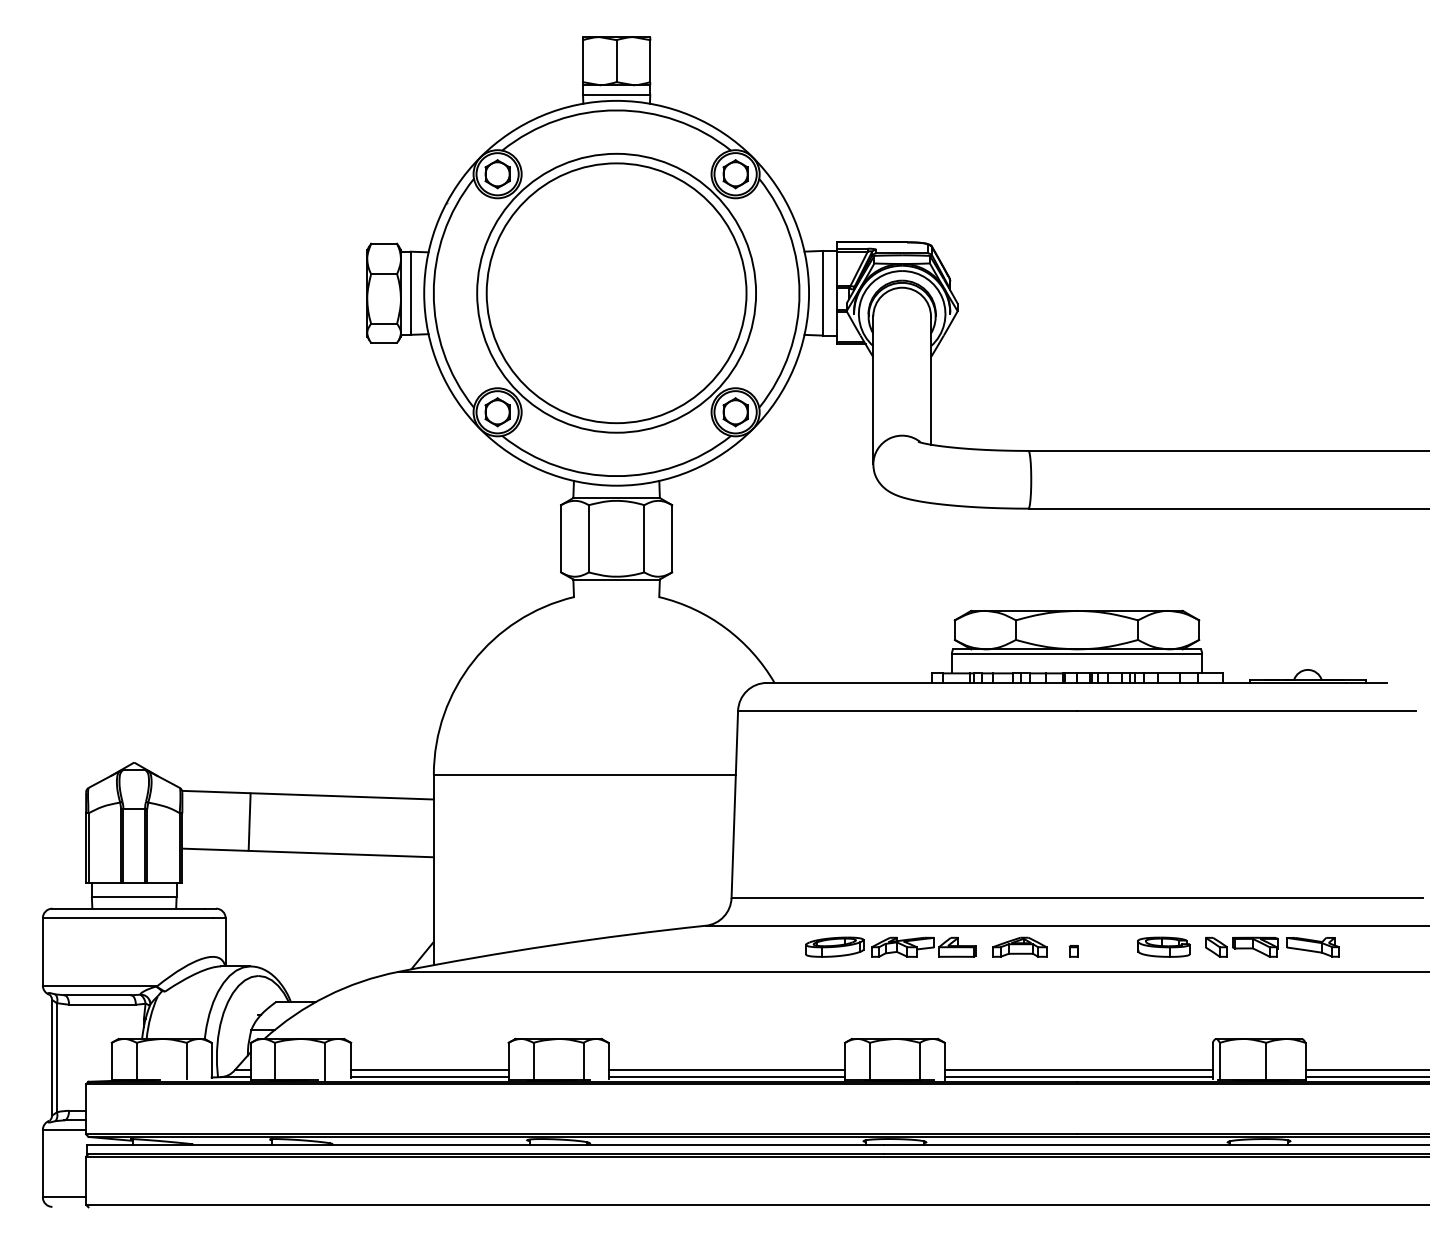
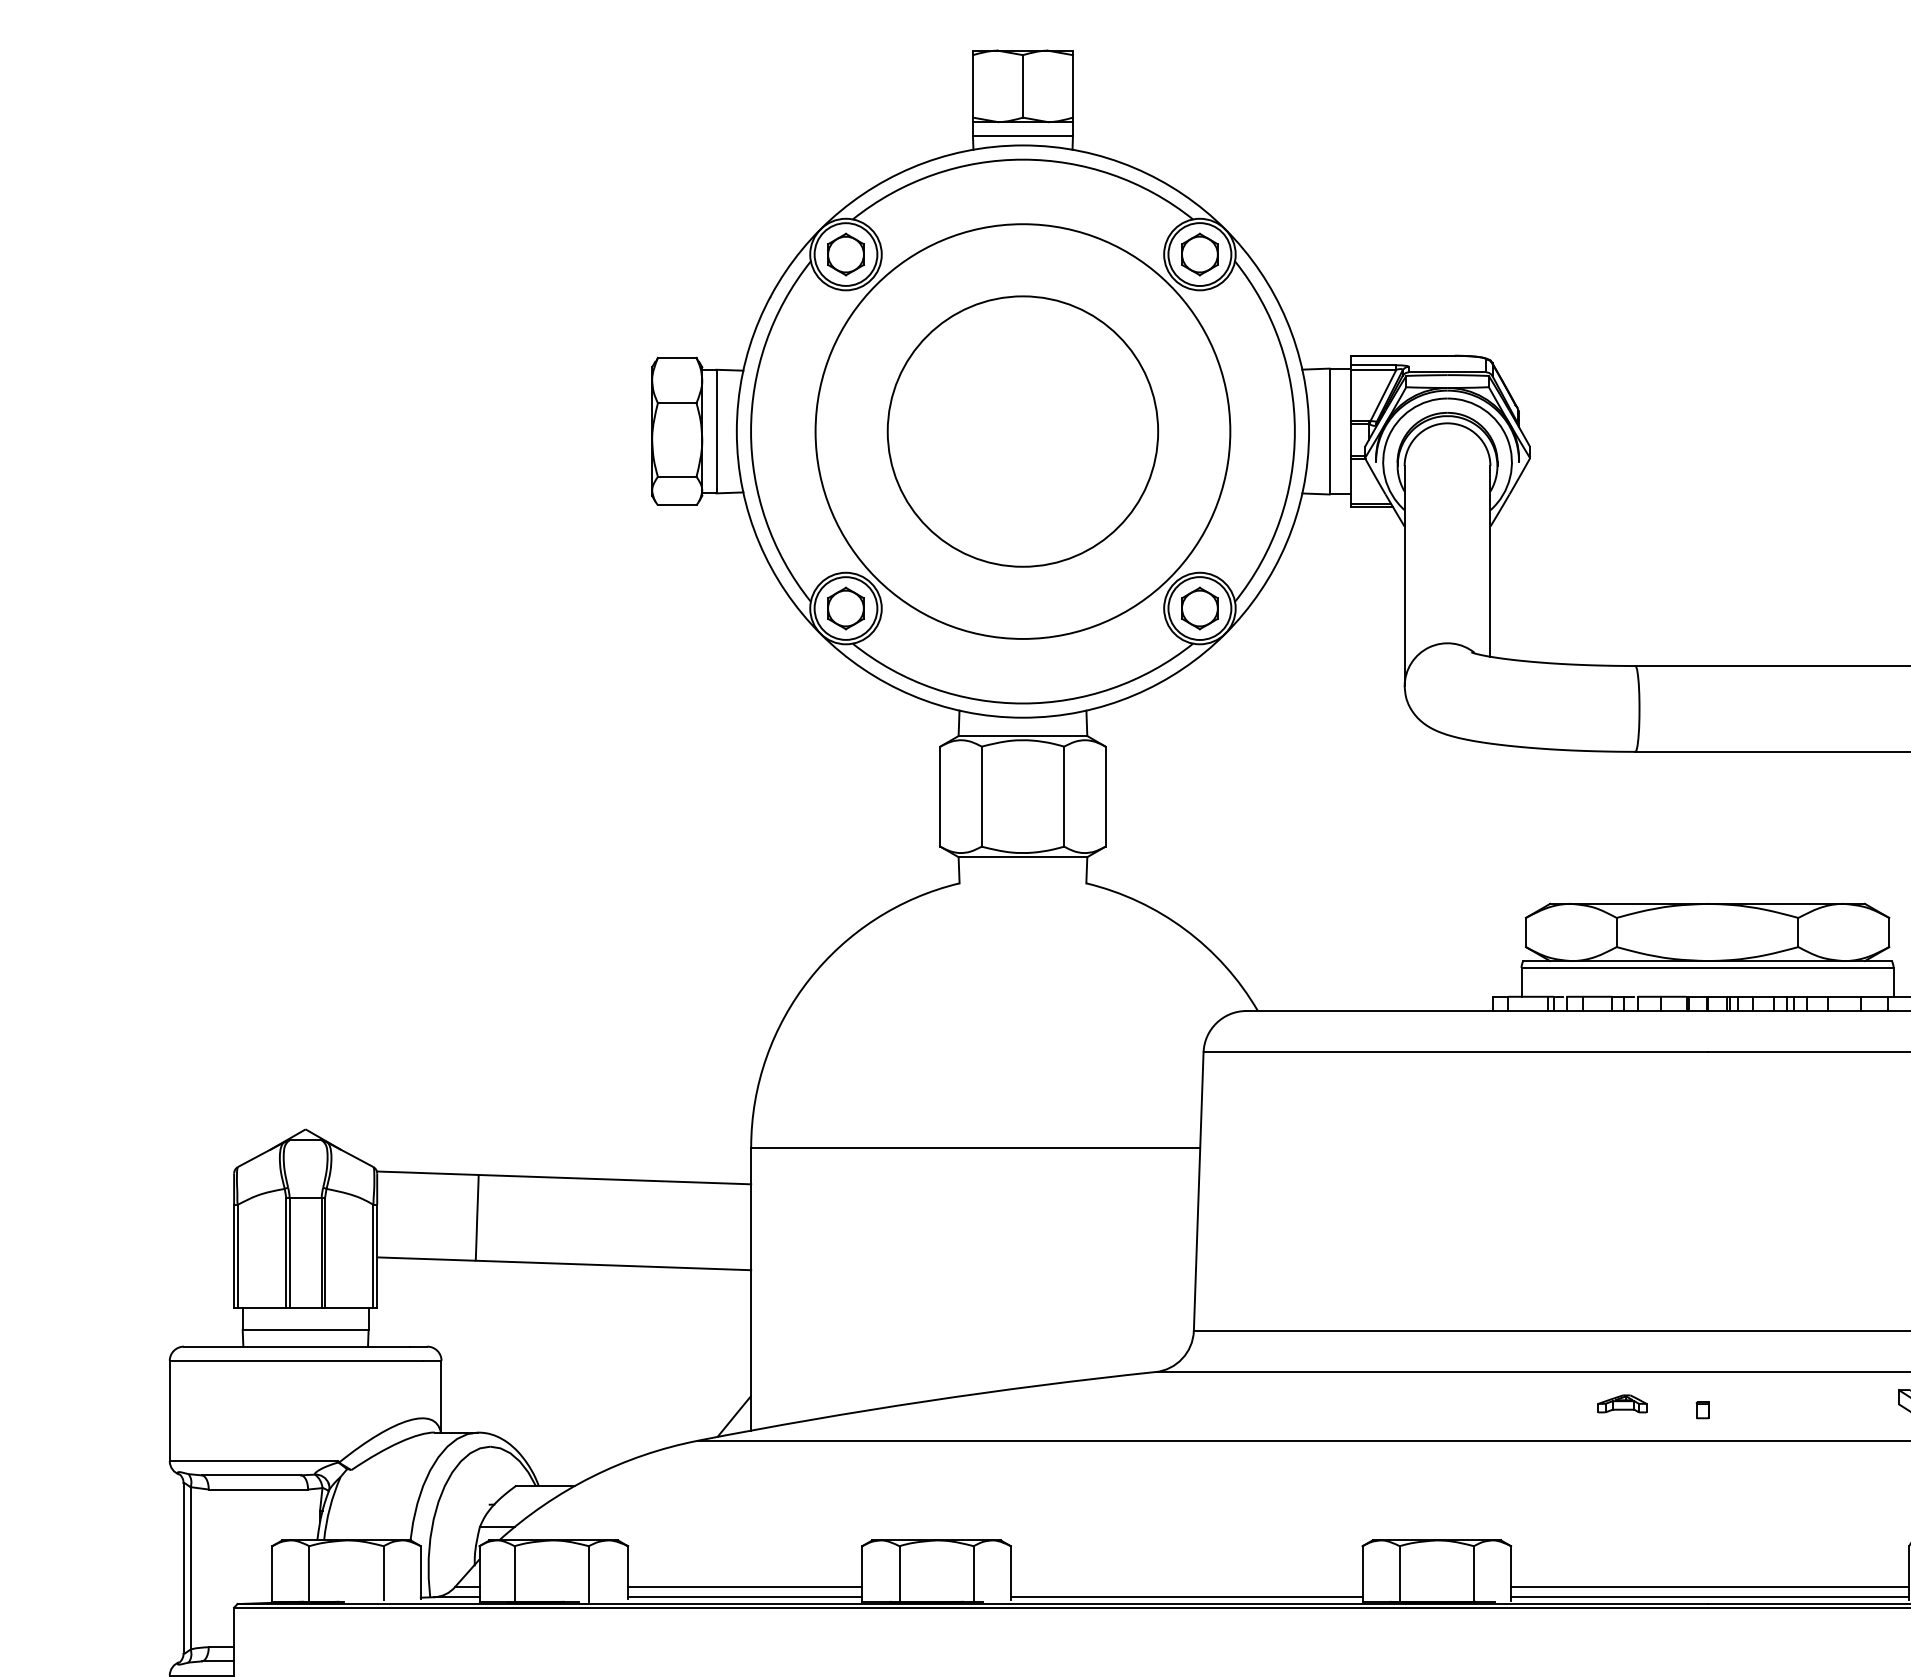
circle: (616, 293) -> (1022, 431), size x0.7
part: (890, 946) -> (1430, 1402), removed
part: (1019, 946) -> (1622, 1402), size x0.6
part: (1163, 946) -> (1836, 1402), removed
line: (726, 1070) -> (1186, 1587), removed

